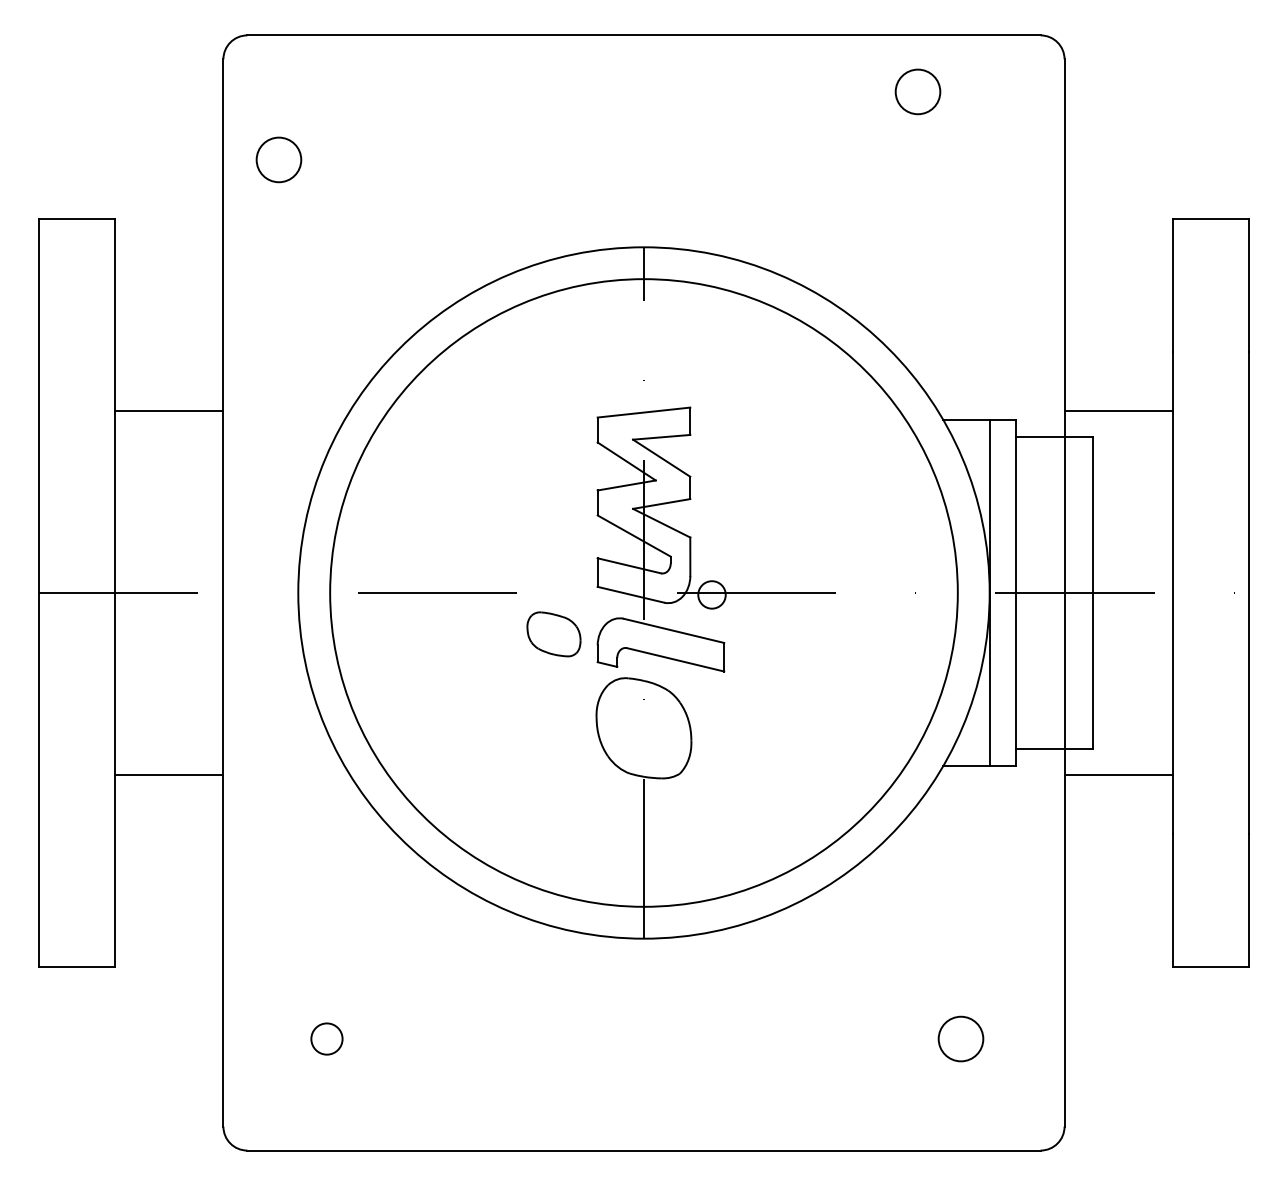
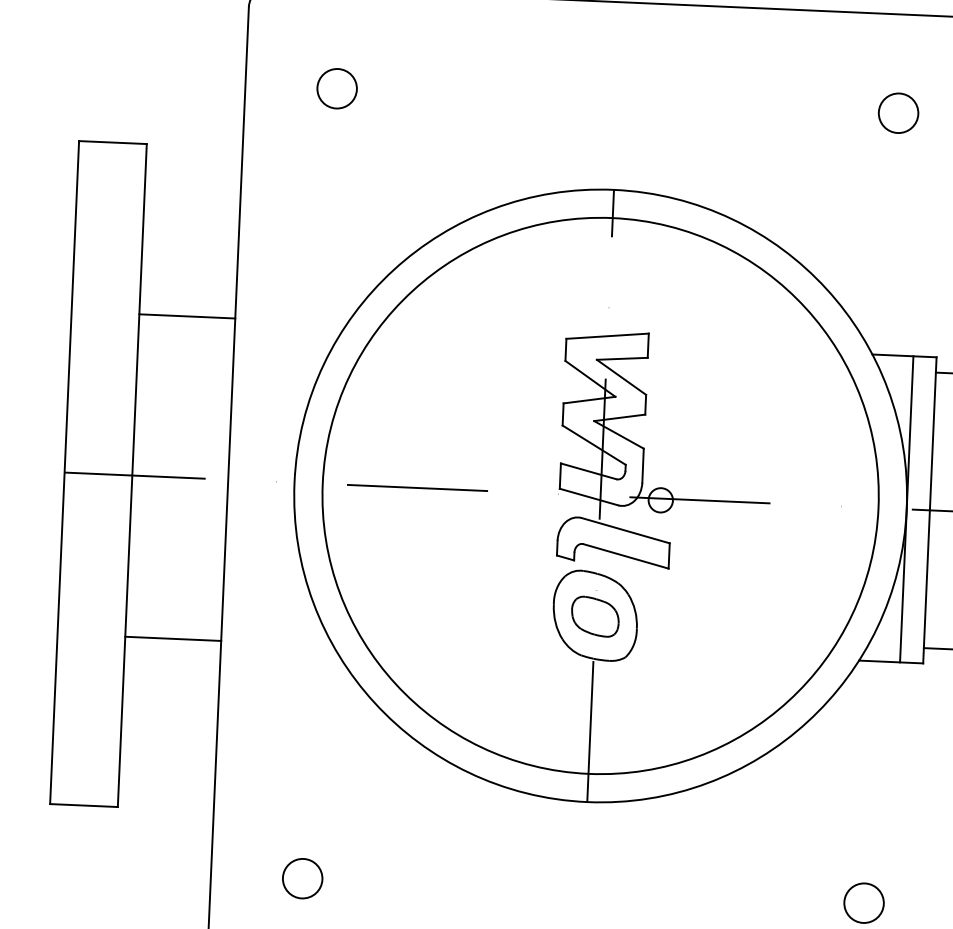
circle: (917, 91) -> (898, 112), moved
circle: (278, 159) -> (336, 88), moved
part: (553, 634) -> (594, 616), moved
circle: (326, 1038) -> (302, 878), size x1.43

